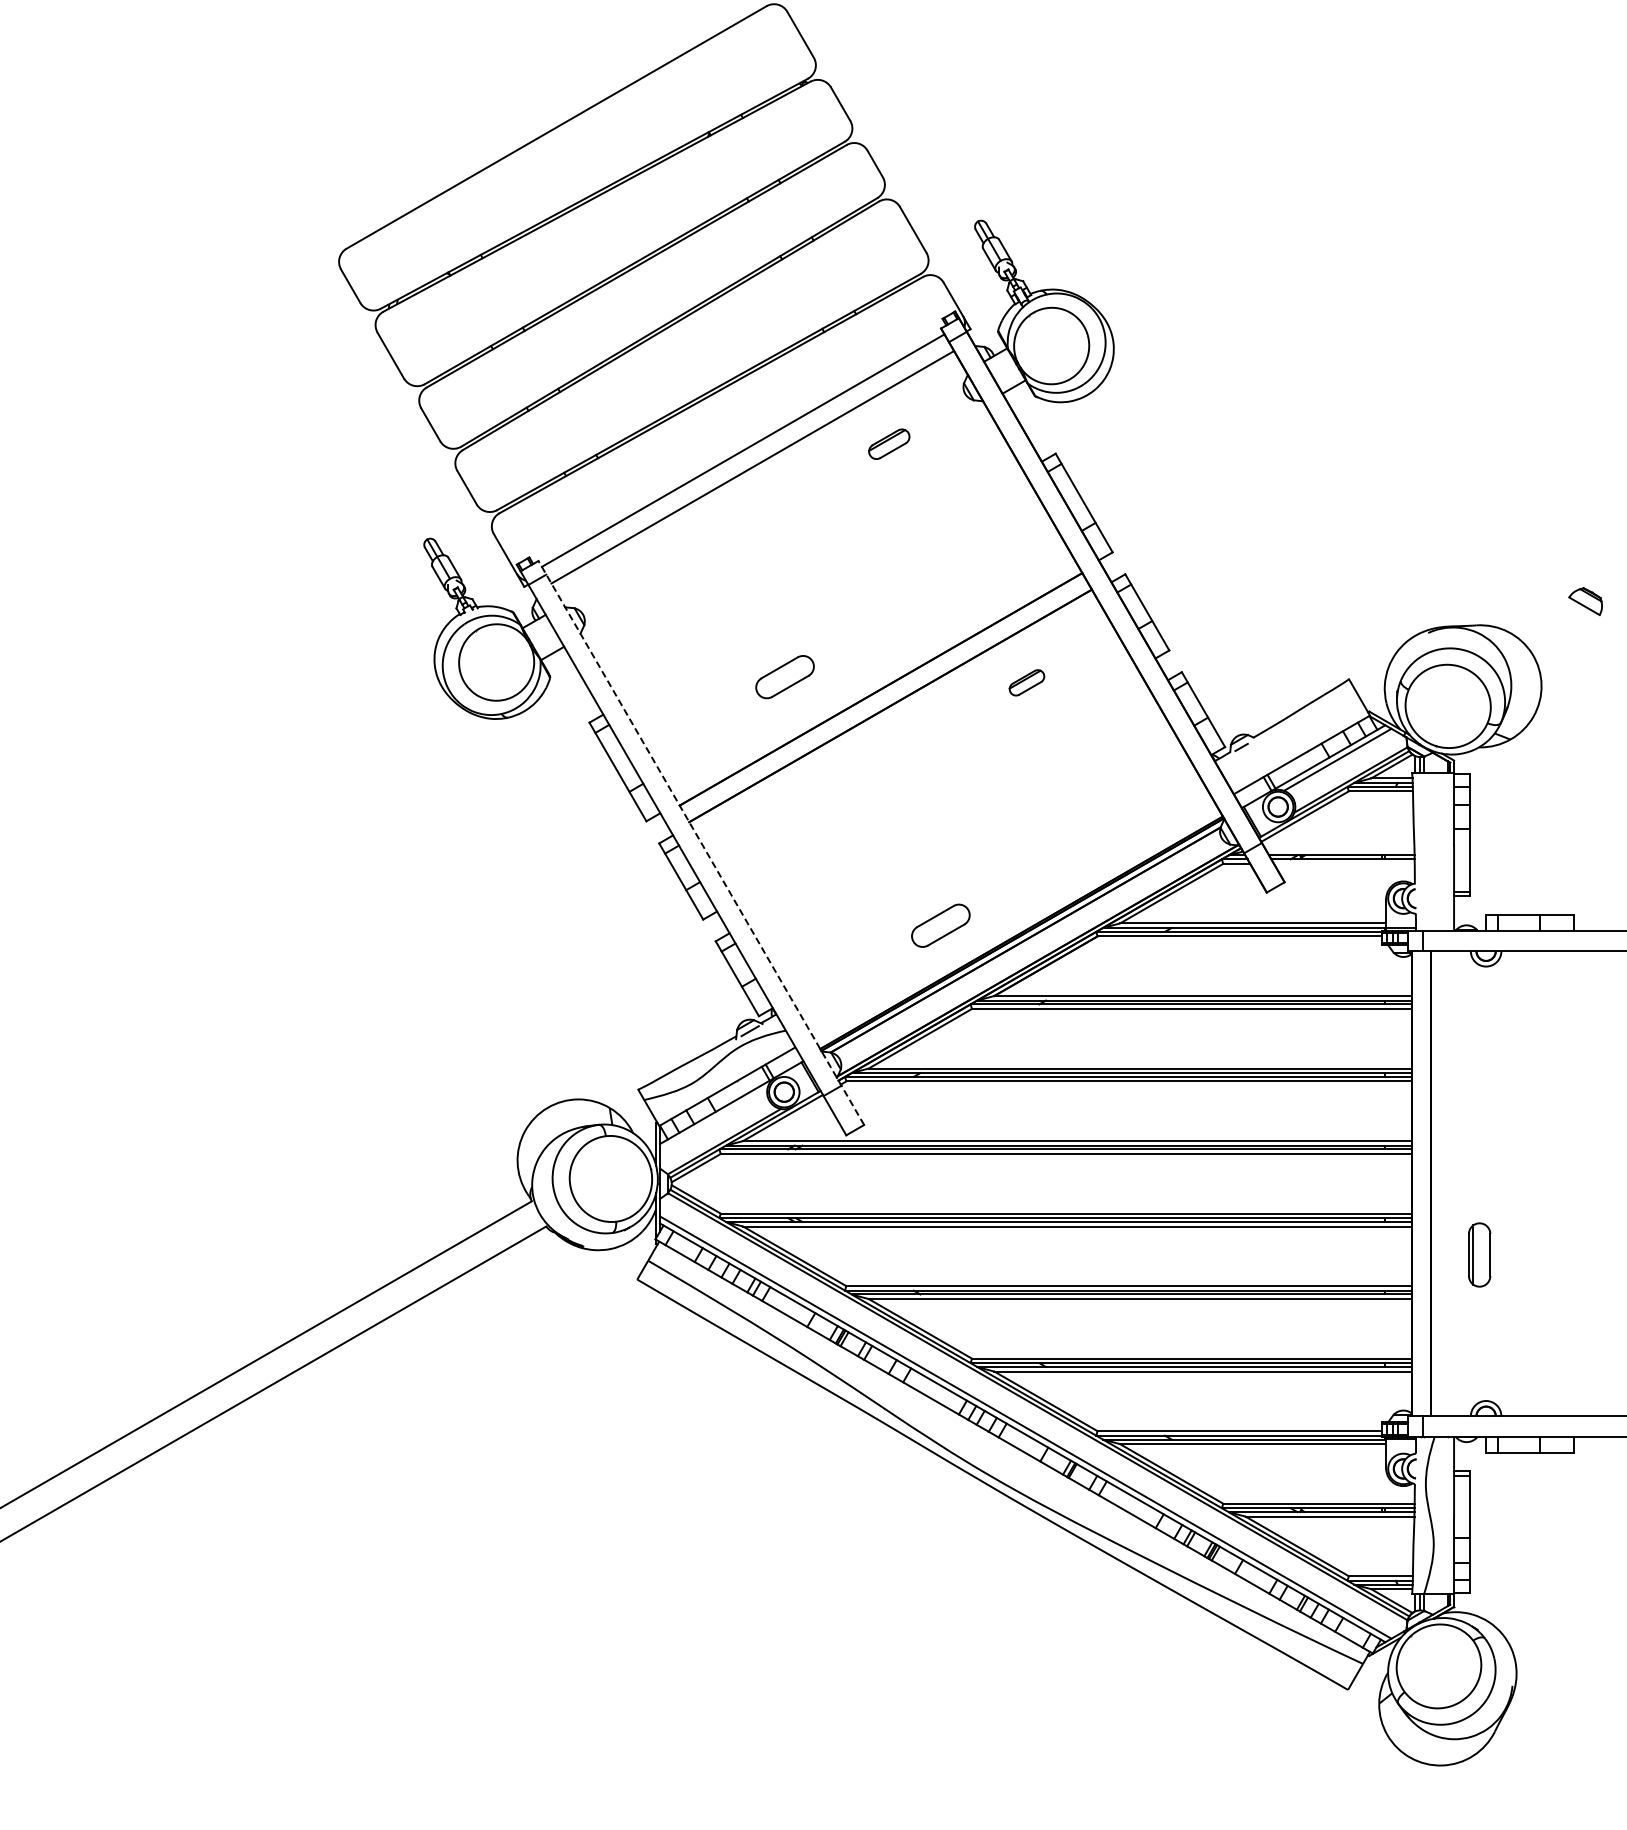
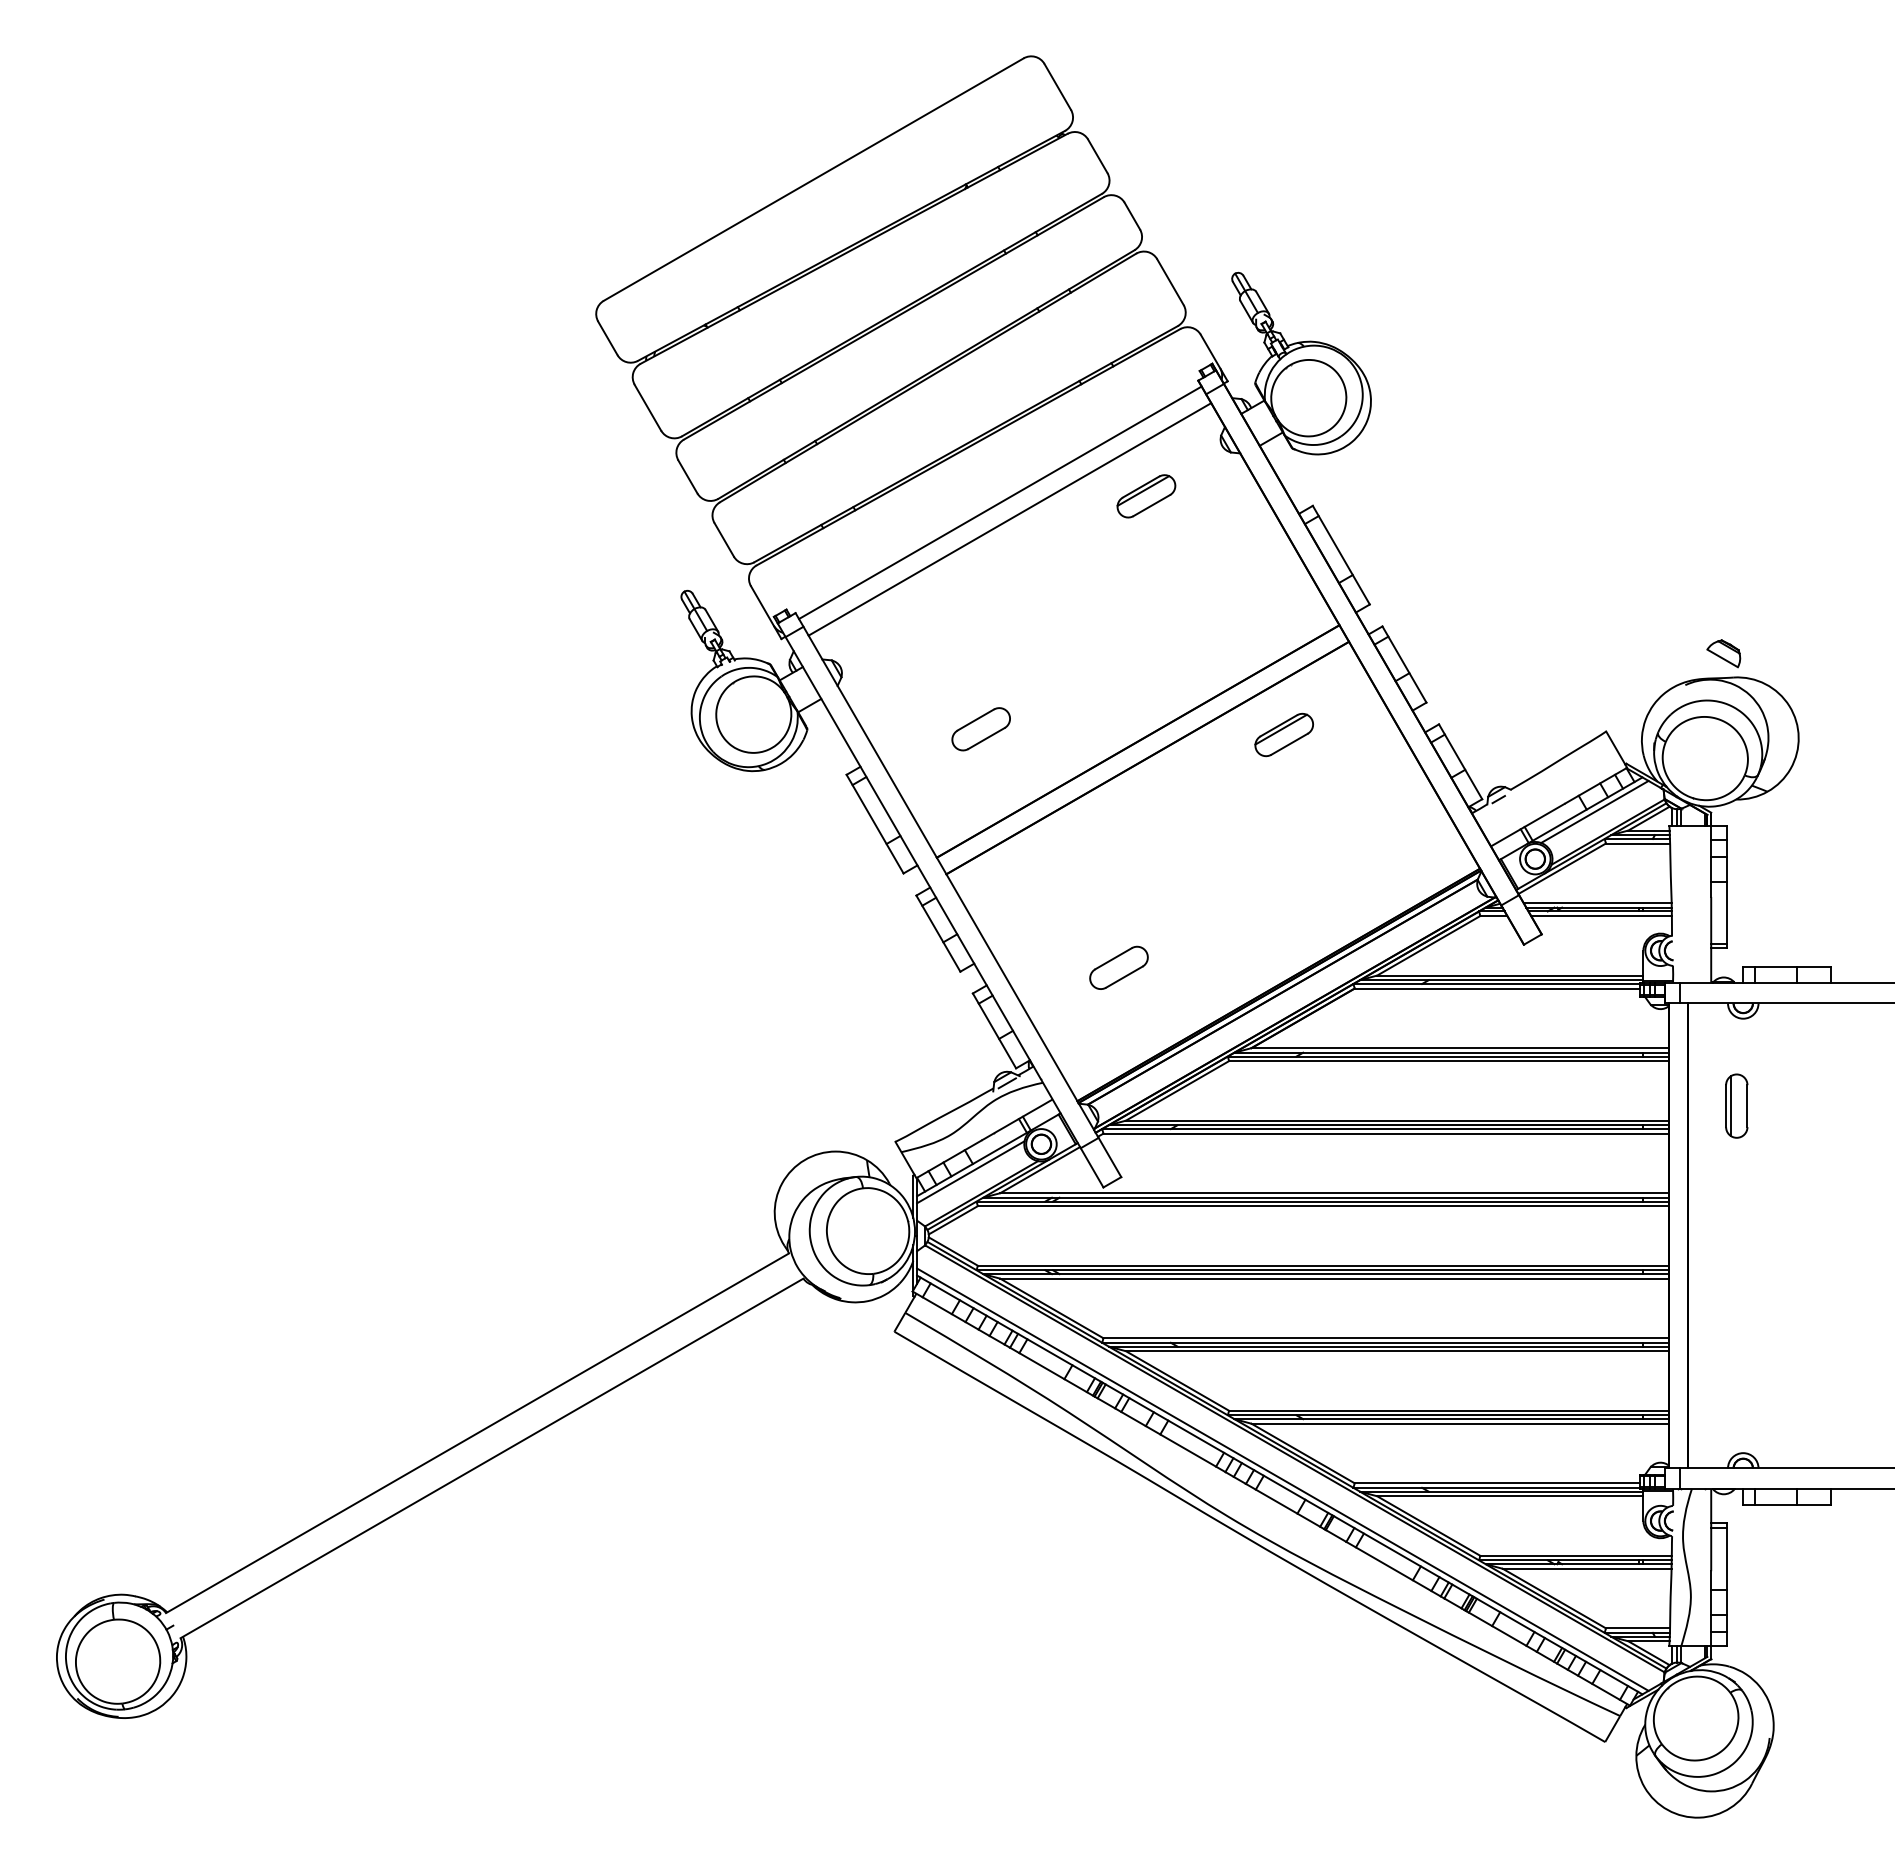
part: (889, 444) -> (1146, 496), size x1.43
part: (1585, 601) -> (1723, 653), moved
part: (784, 677) -> (980, 729), moved
part: (1026, 682) -> (1283, 734), size x1.67
line: (701, 843) -> (958, 895), dashed -> solid
line: (1340, 851) -> (1597, 903), added
line: (1344, 864) -> (1601, 916), added
part: (940, 925) -> (1118, 967), moved
line: (713, 1120) -> (970, 1172), added
part: (1479, 1254) -> (1736, 1105), moved

